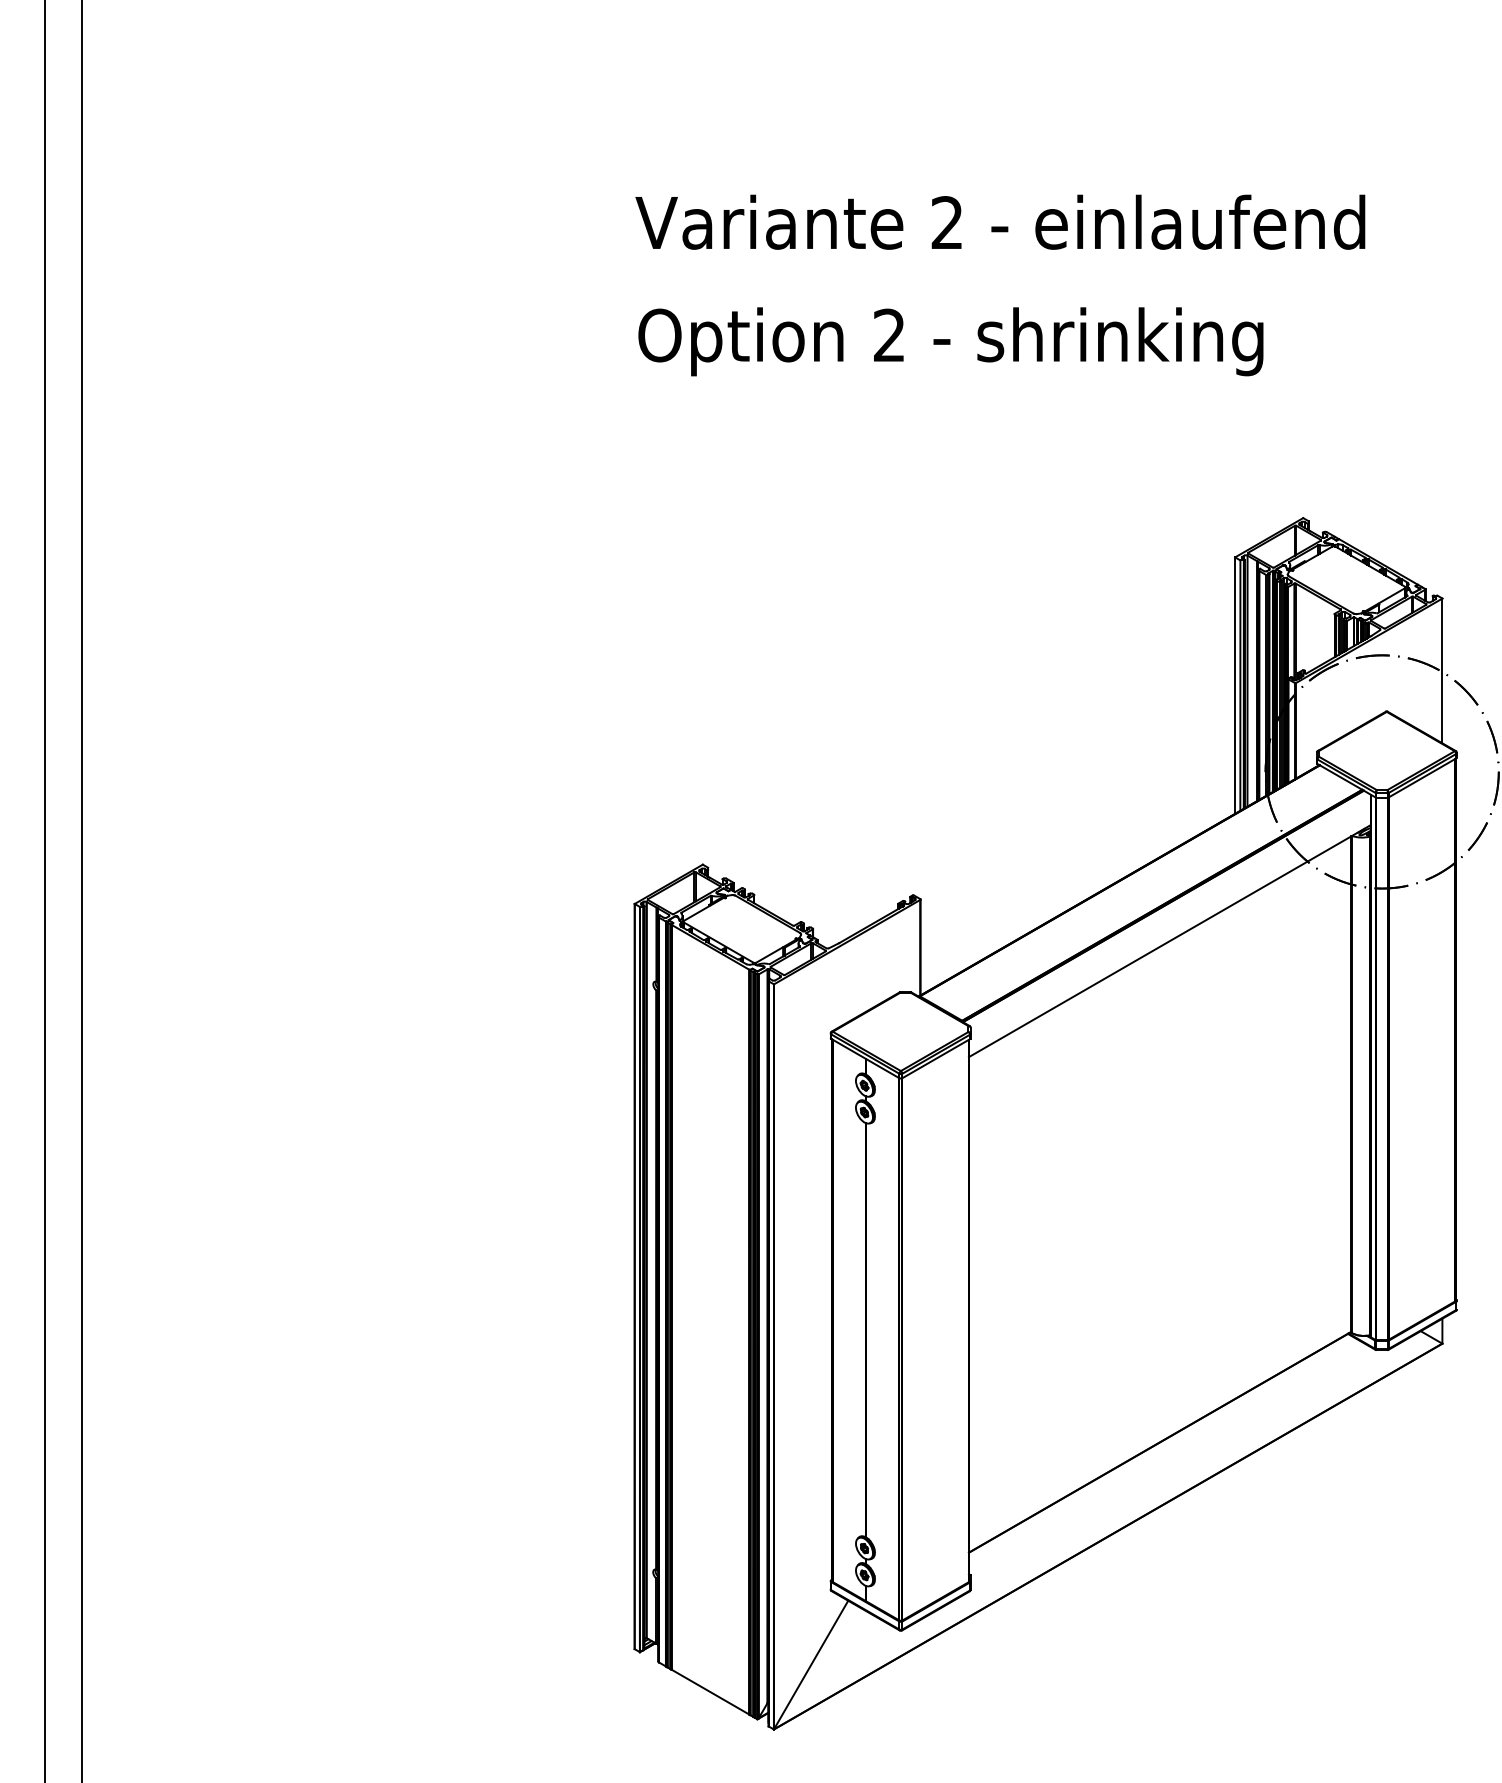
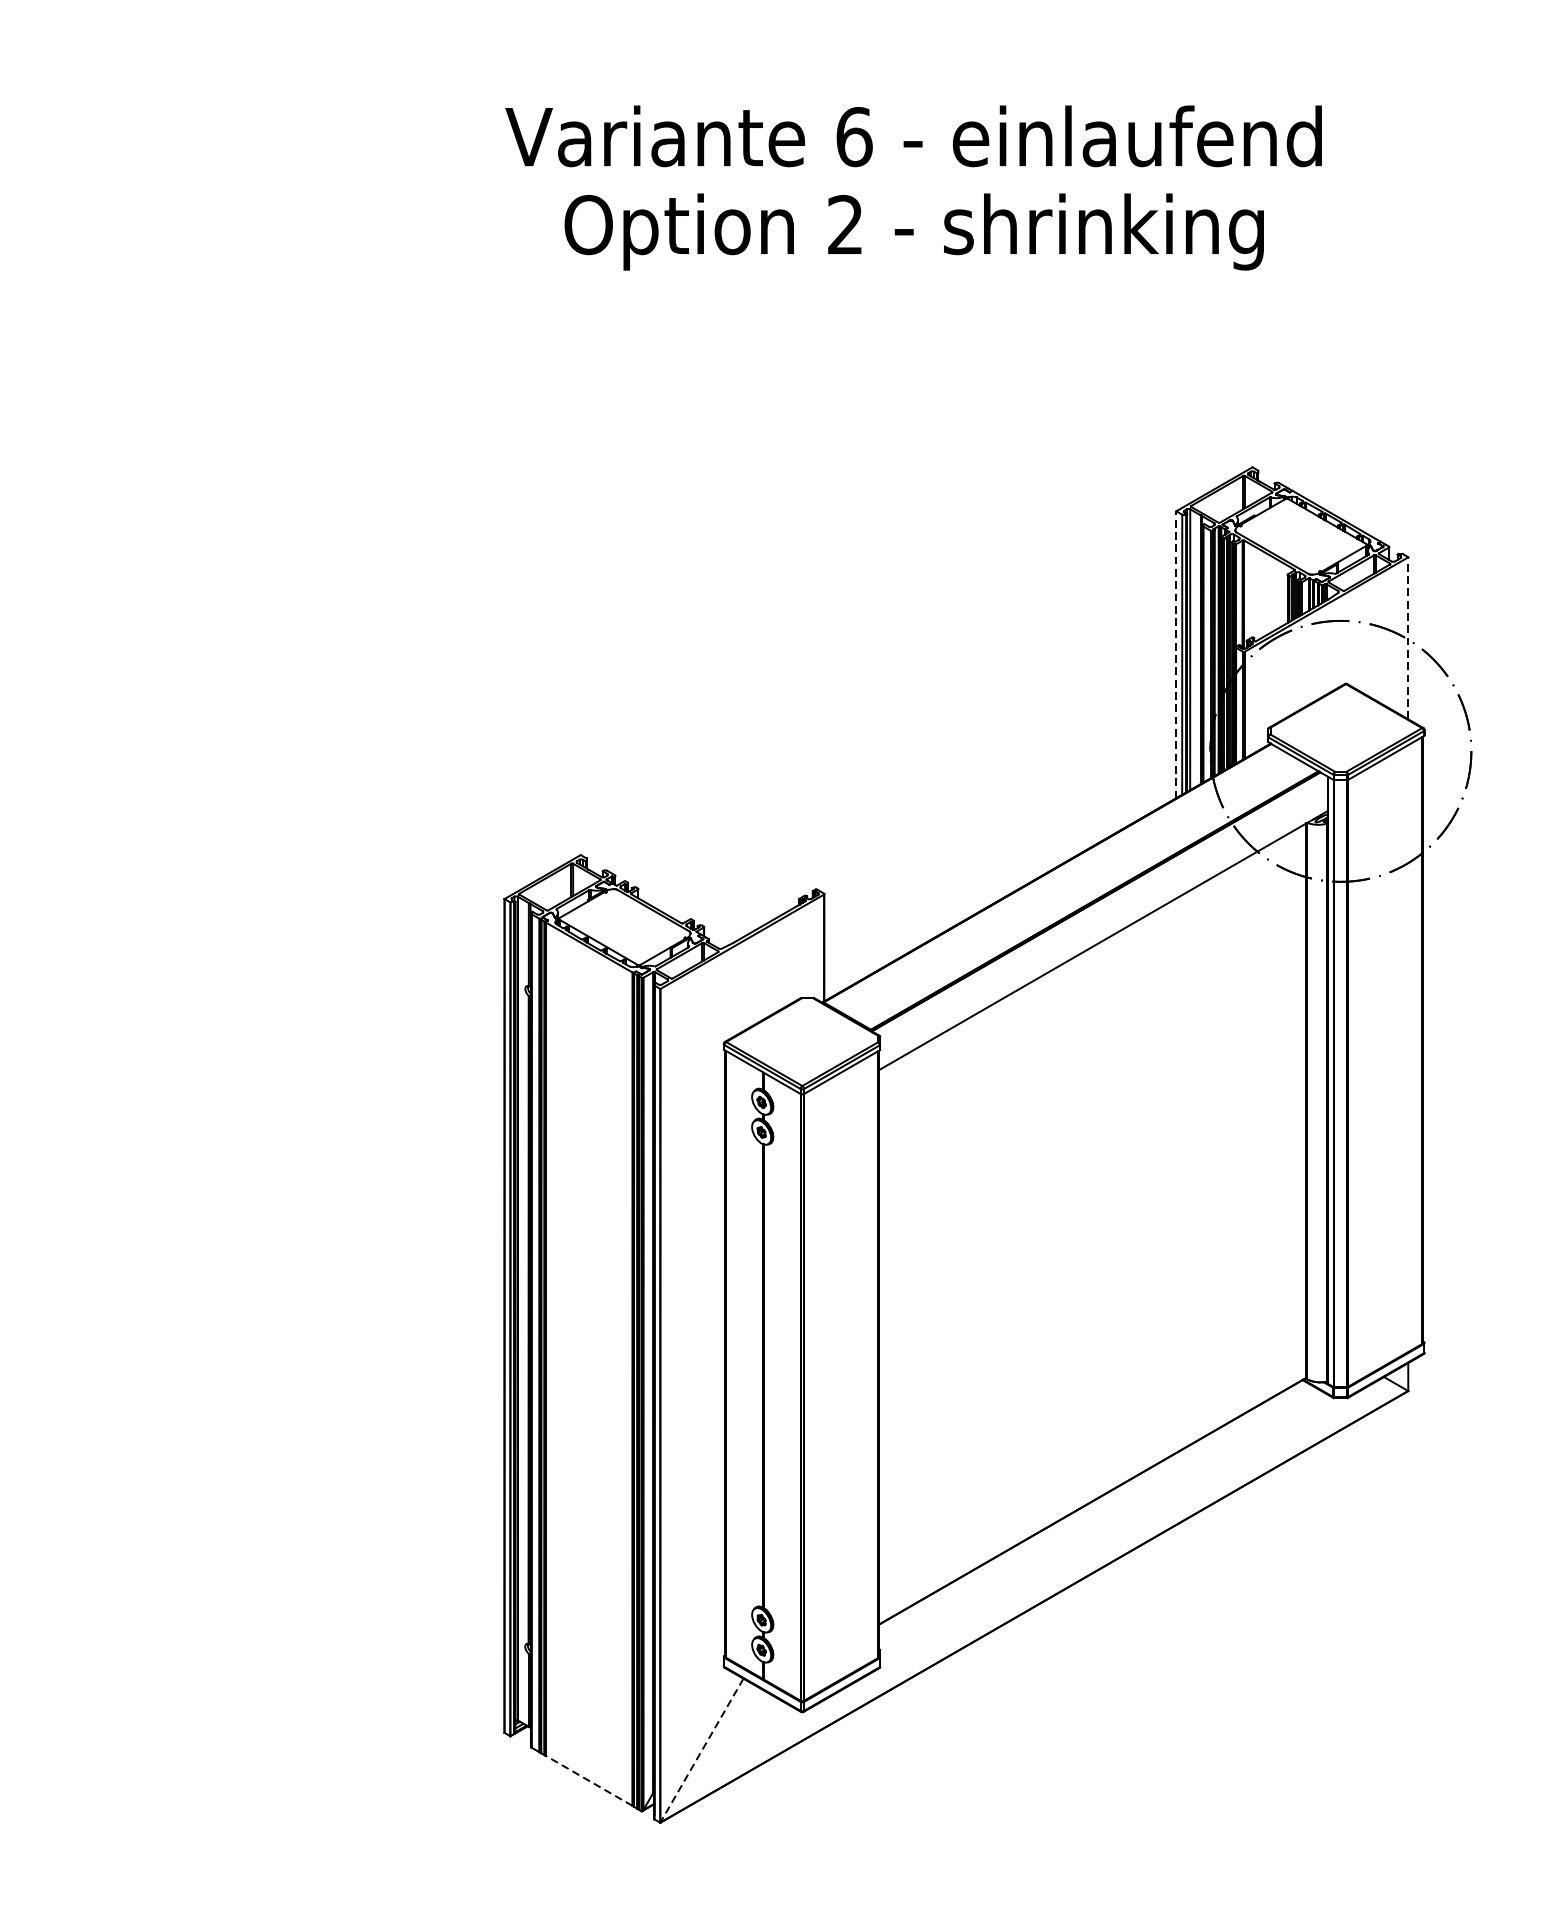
text: (947, 222) -> (854, 136), 2 -> 6
text: (950, 341) -> (913, 231), moved
line: (1442, 670) -> (1408, 637), solid -> dashed
line: (1235, 685) -> (1176, 654), solid -> dashed
line: (810, 1665) -> (701, 1751), solid -> dashed
line: (710, 1692) -> (589, 1781), solid -> dashed

